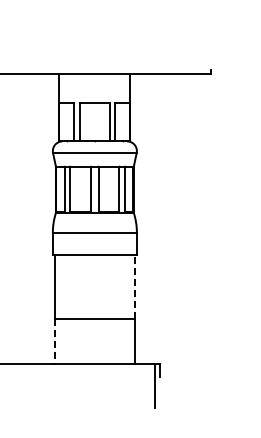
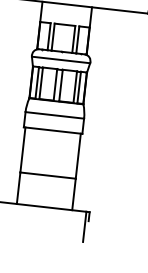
line: (134, 286) -> (78, 155), dashed -> solid
line: (55, 341) -> (18, 188), dashed -> solid

